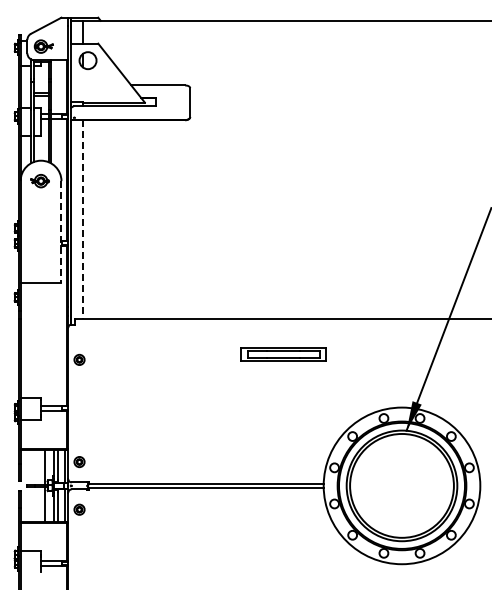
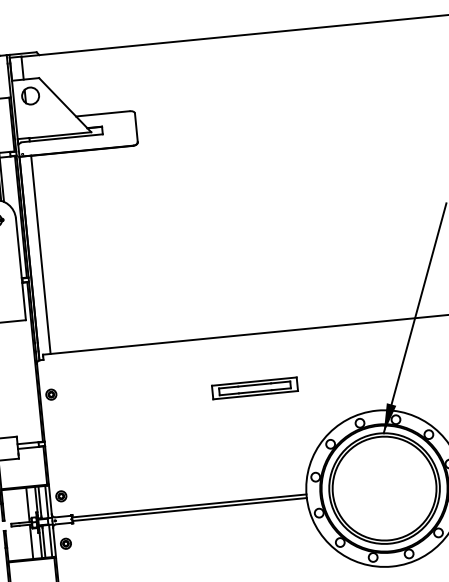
line: (82, 219) -> (40, 254), dashed -> solid
line: (61, 232) -> (20, 269), dashed -> solid
part: (283, 354) -> (254, 388), moved

